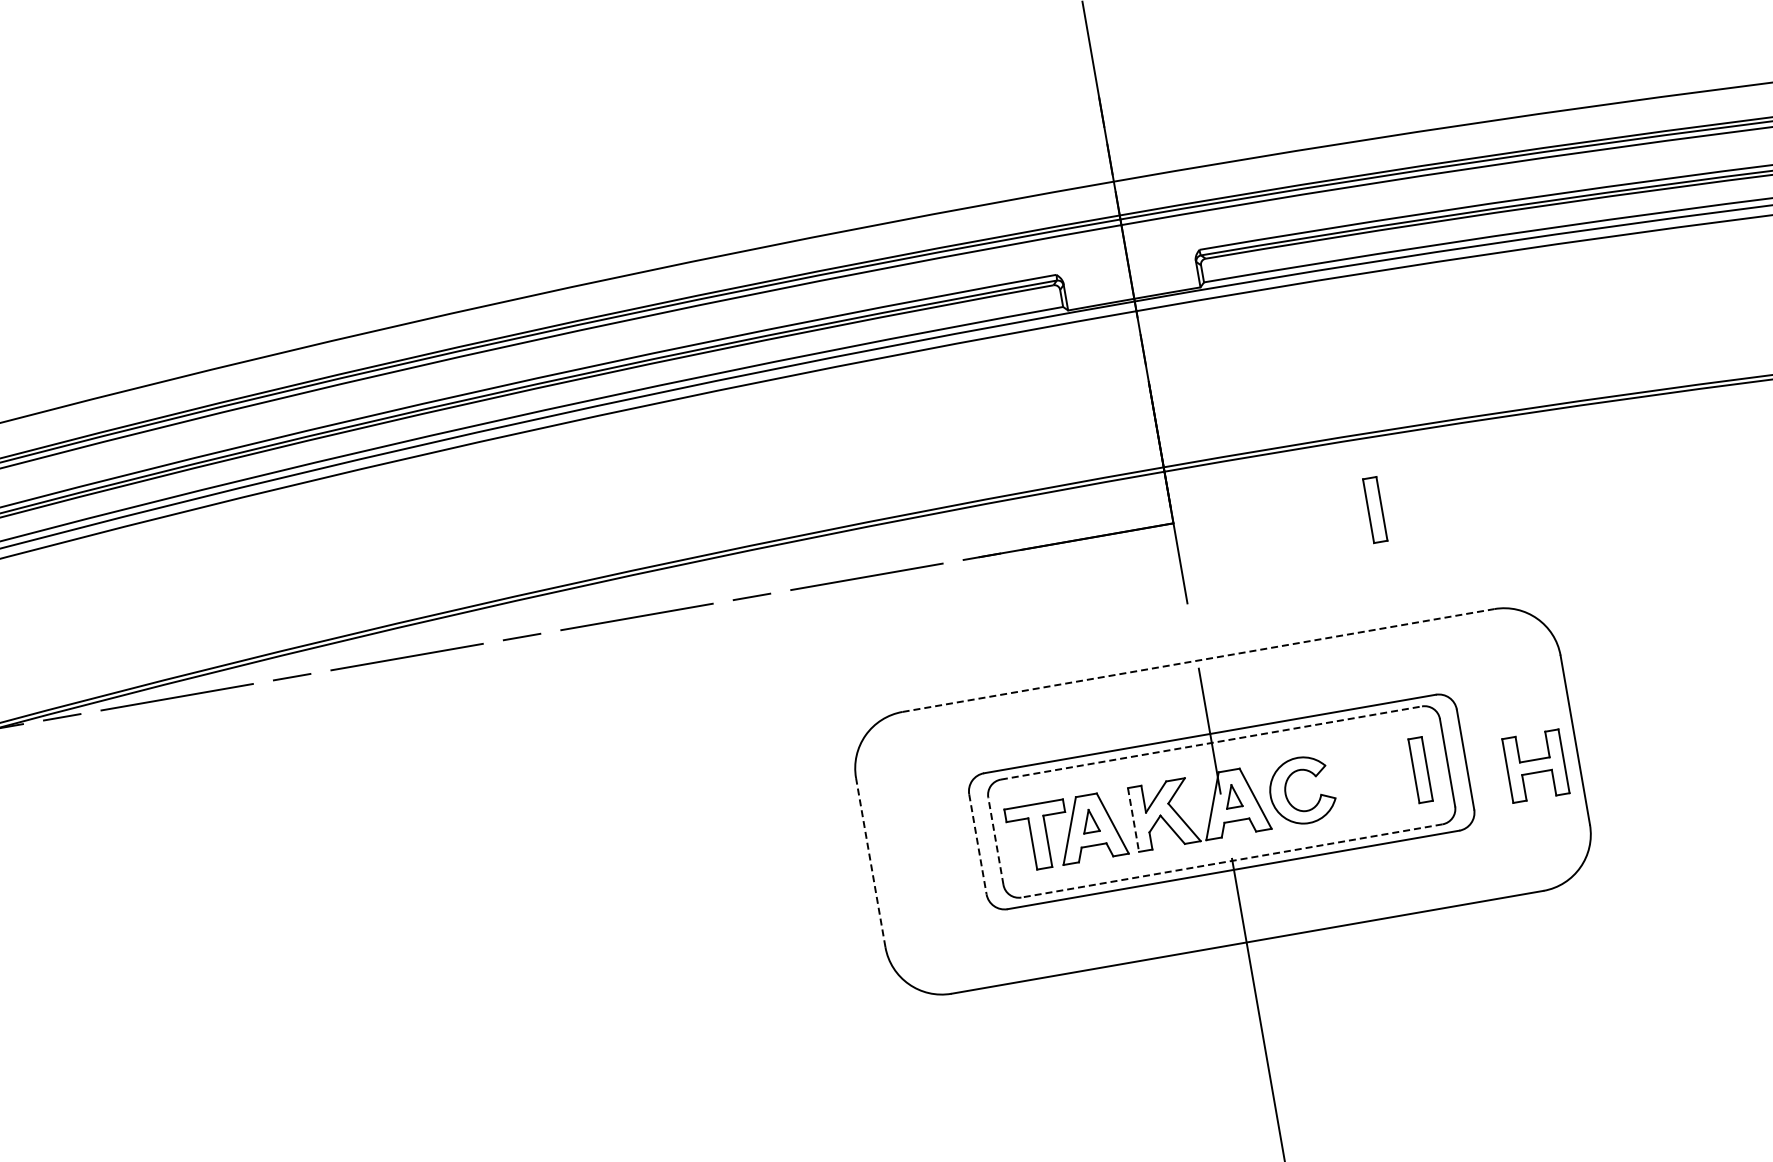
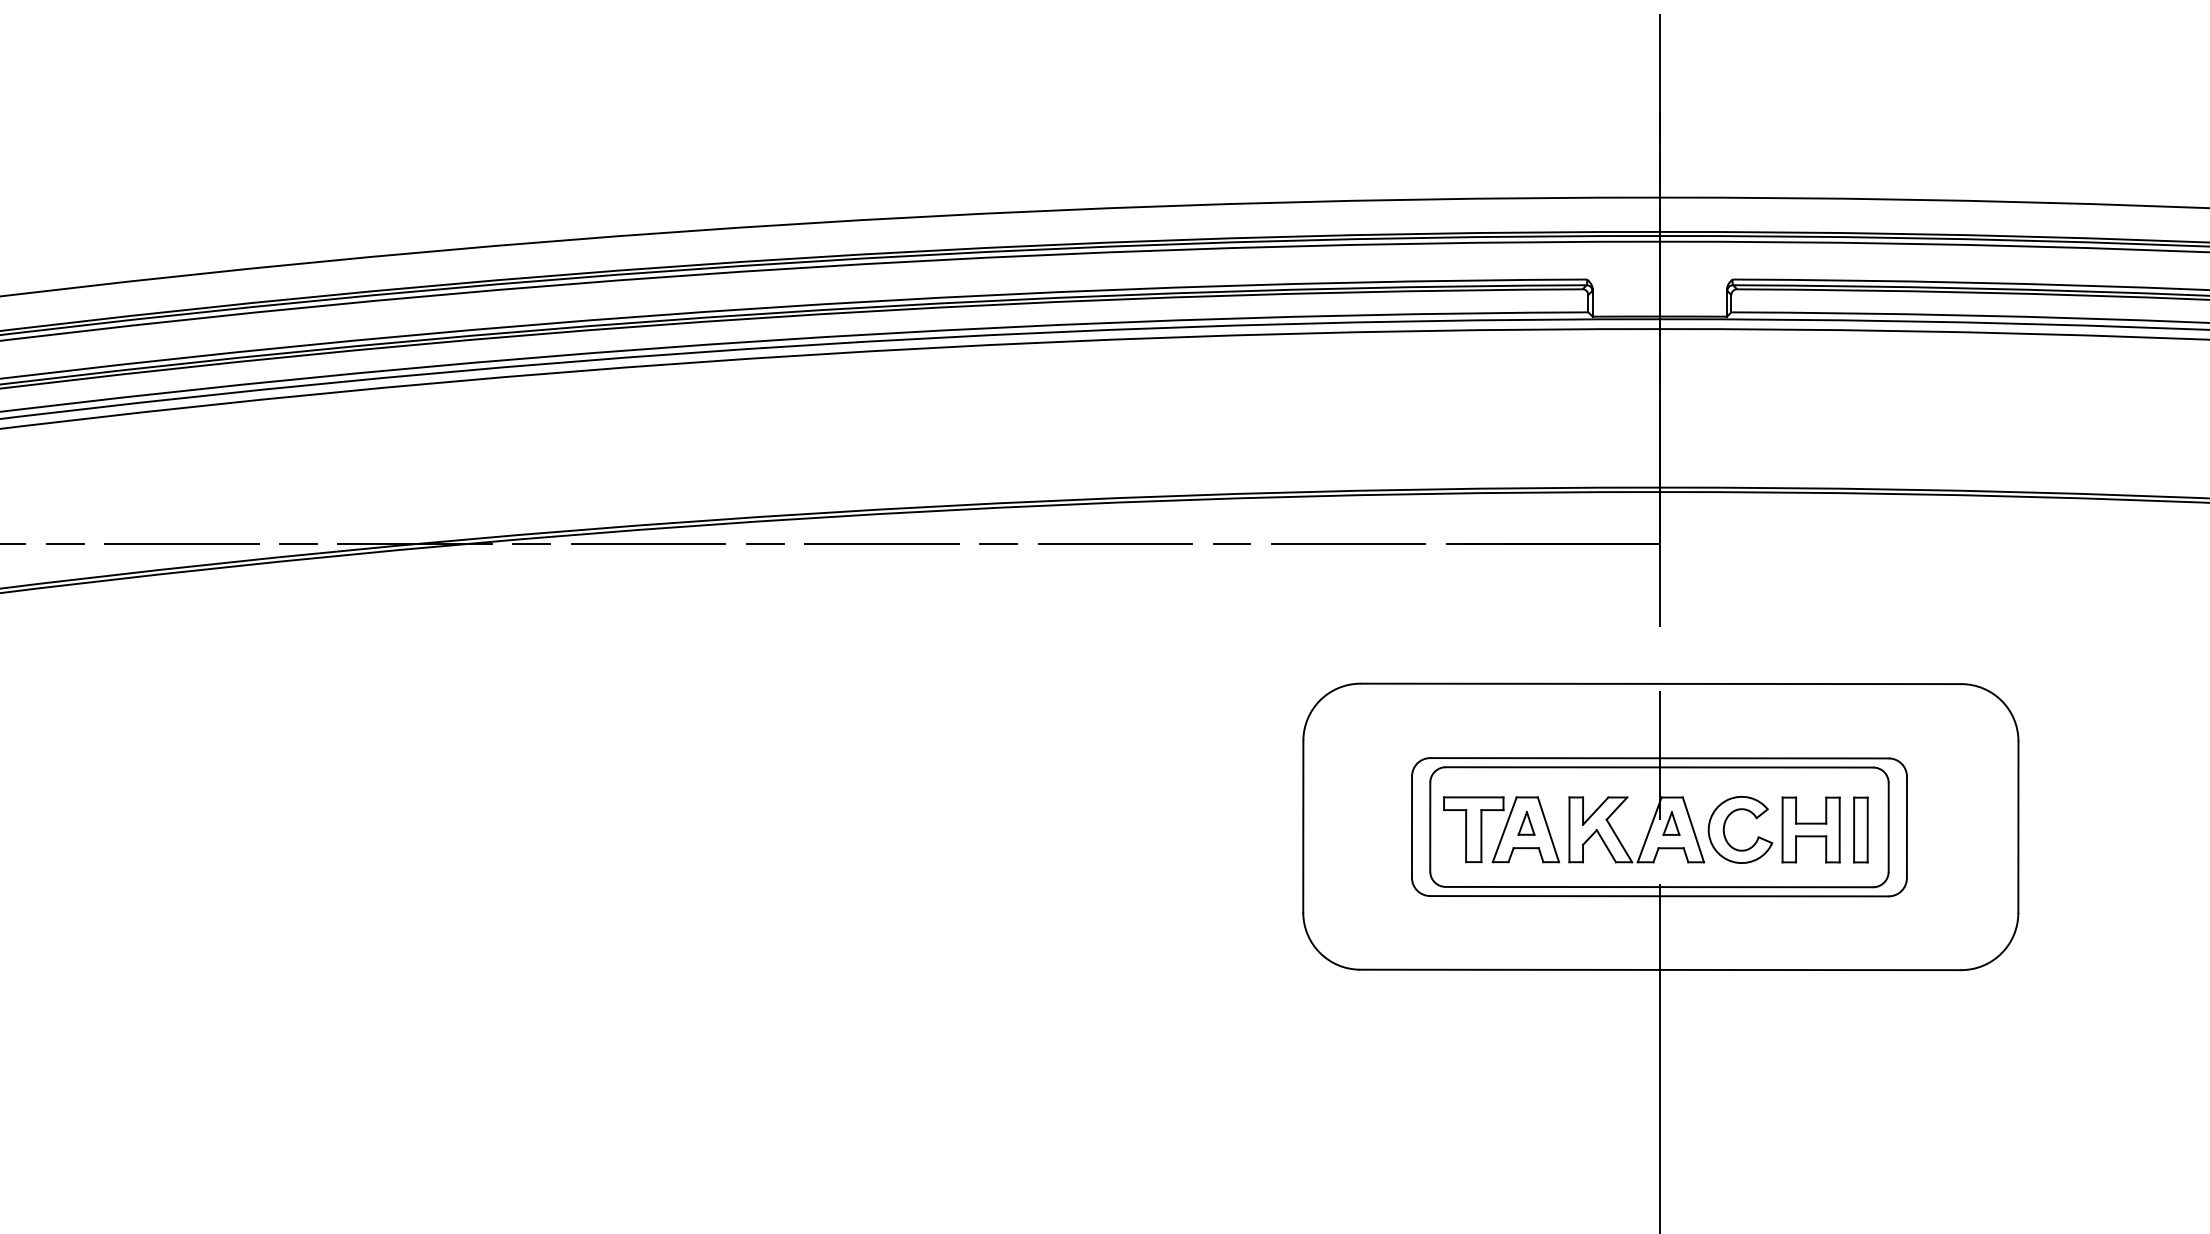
part: (1374, 509) -> (1860, 565), removed
line: (1199, 660) -> (1661, 683), dashed -> solid
line: (1211, 743) -> (1659, 767), dashed -> solid
part: (1535, 765) -> (1810, 829), moved
line: (1133, 820) -> (1569, 830), dashed -> solid
line: (996, 840) -> (1430, 826), dashed -> solid
line: (978, 844) -> (1412, 827), dashed -> solid
line: (1232, 861) -> (1659, 887), dashed -> solid
line: (870, 862) -> (1303, 826), dashed -> solid

